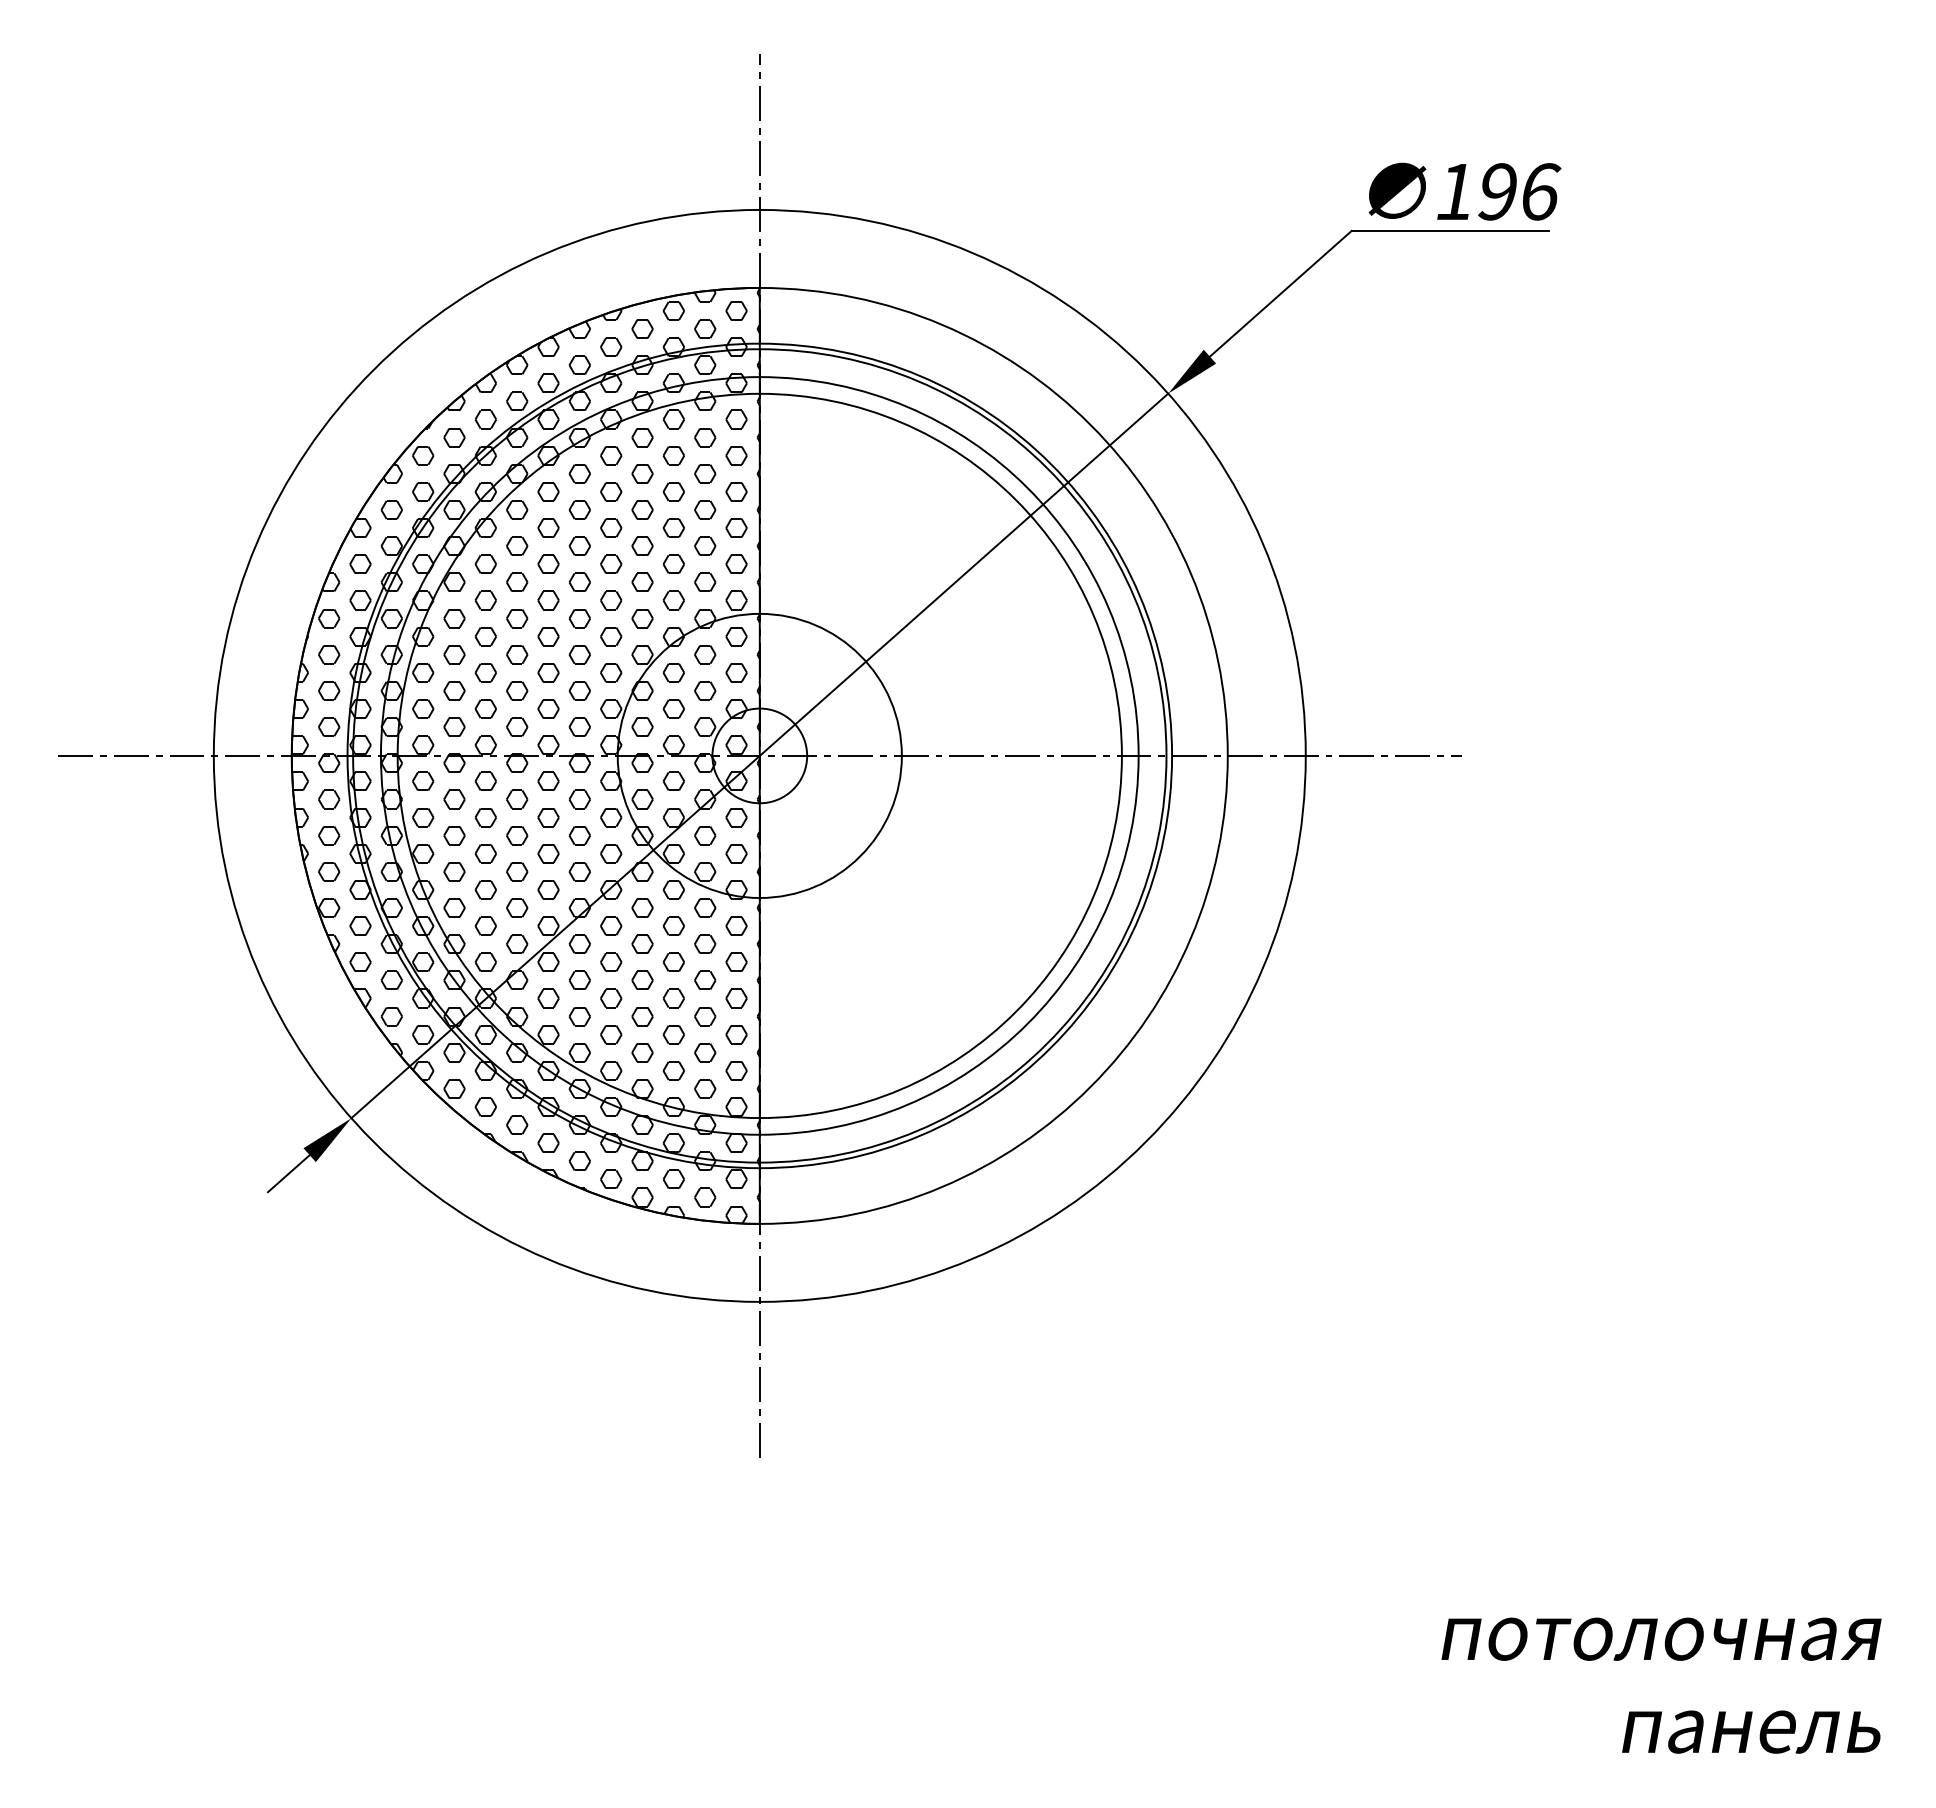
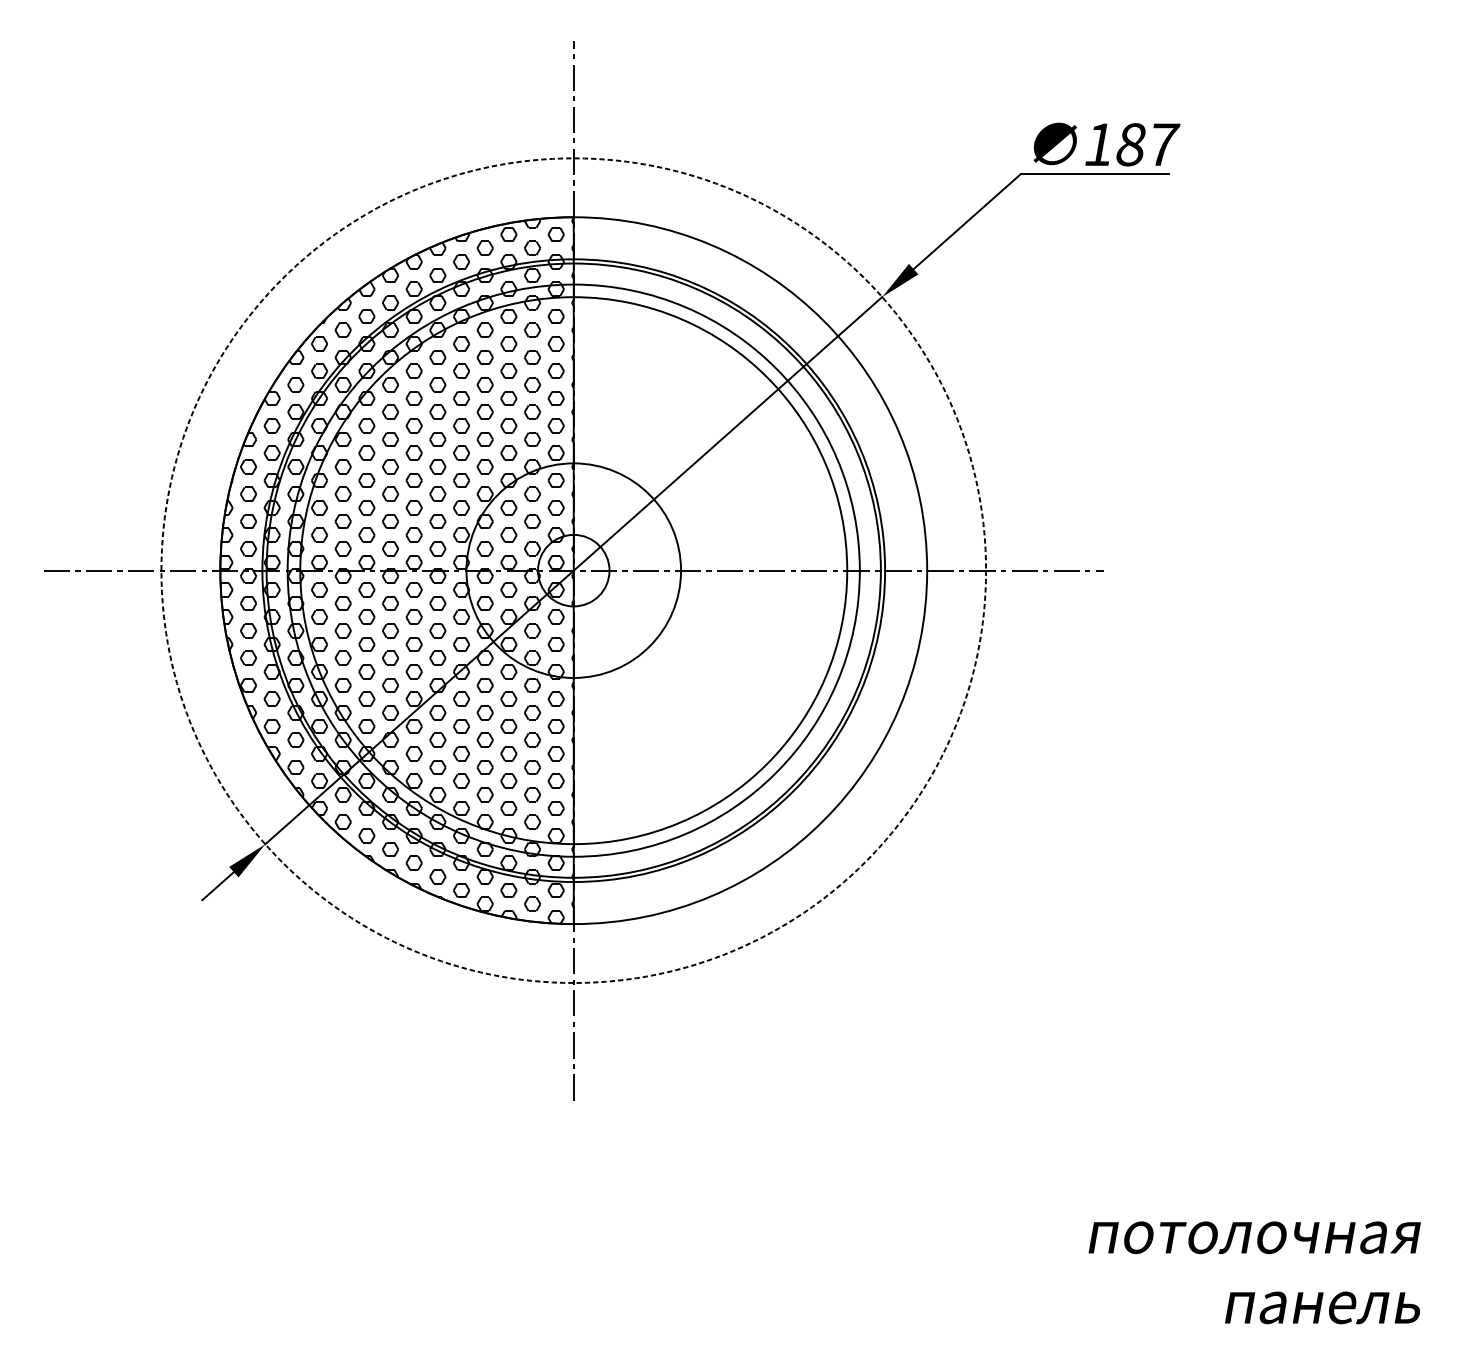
text: (1520, 191) -> (1148, 144), 196 -> 187
circle: (759, 755) -> (573, 570), solid -> dashed

